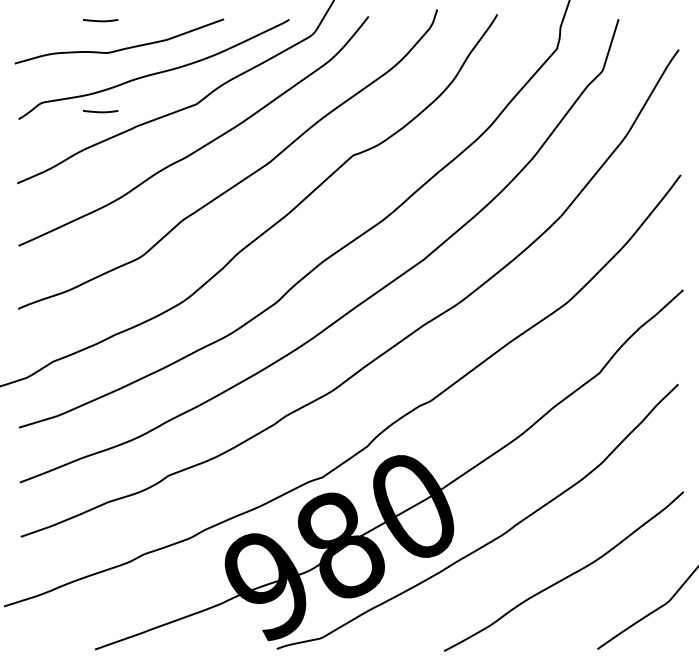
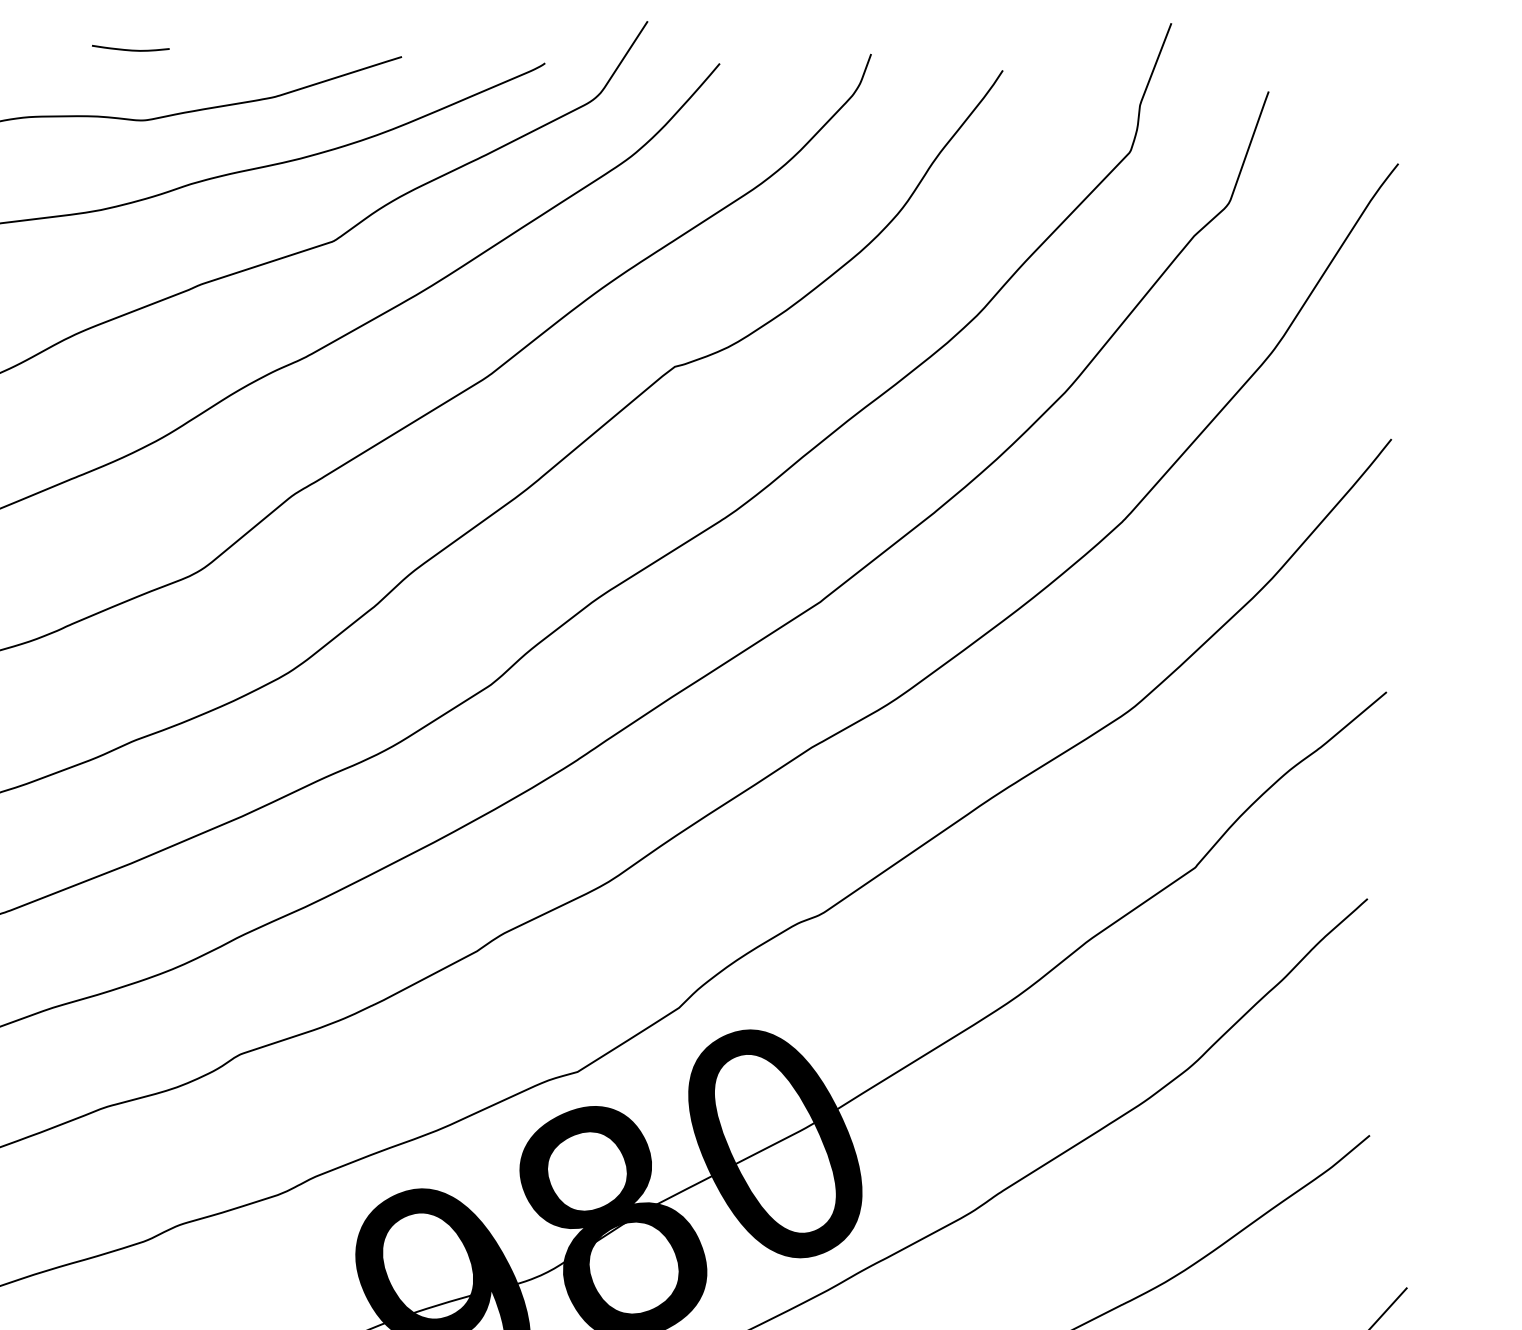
line: (100, 111) -> (122, 248), removed

